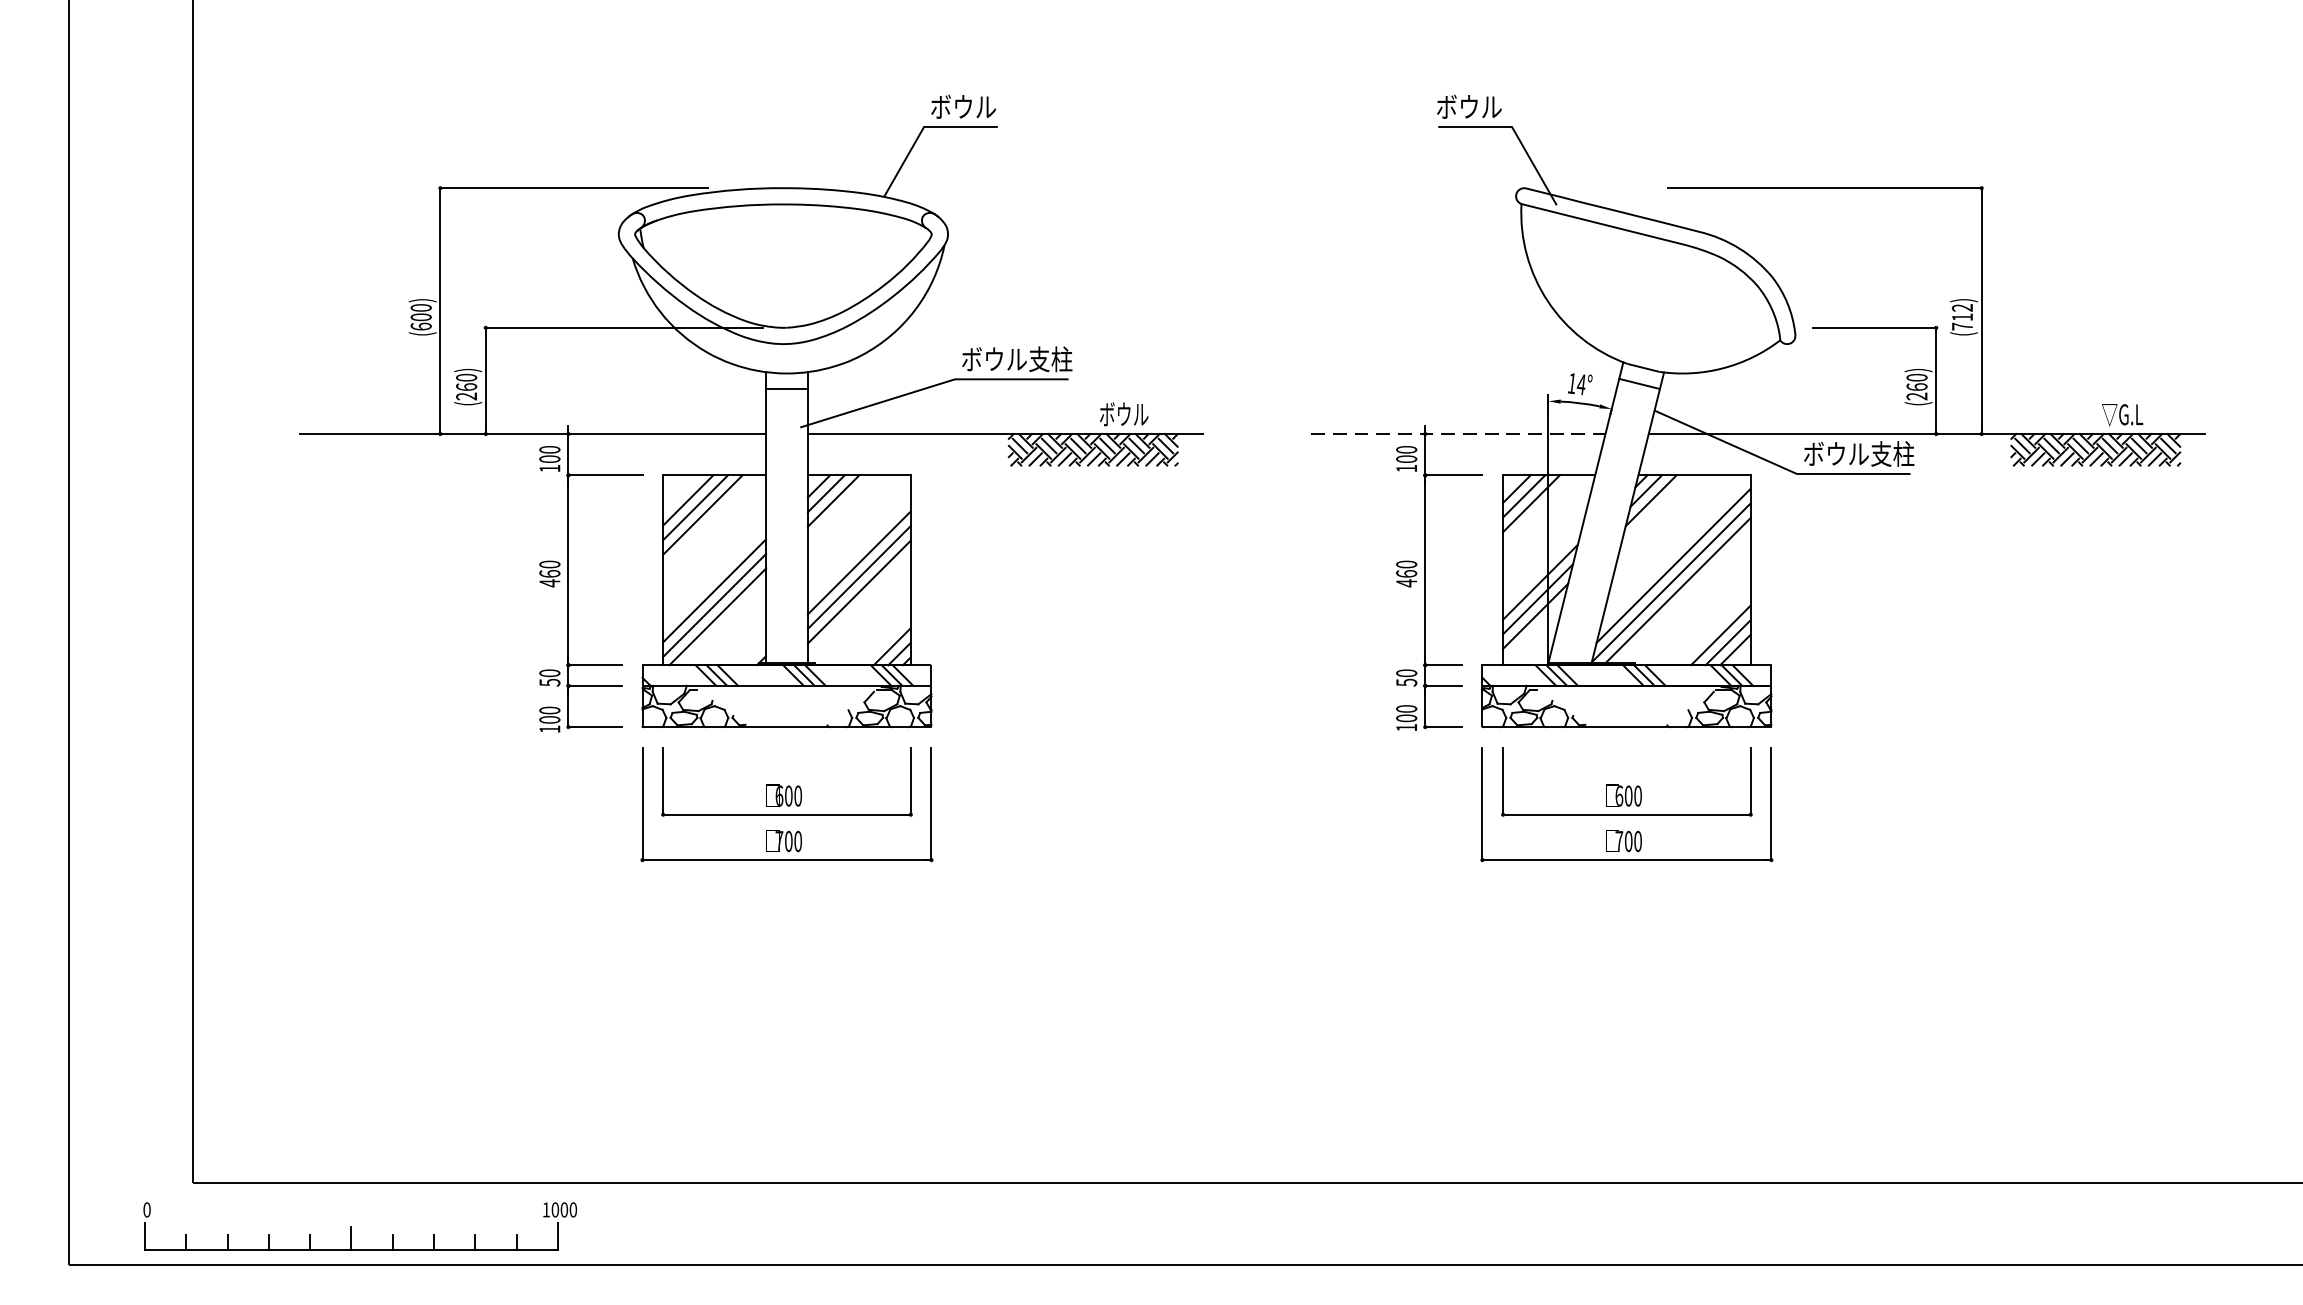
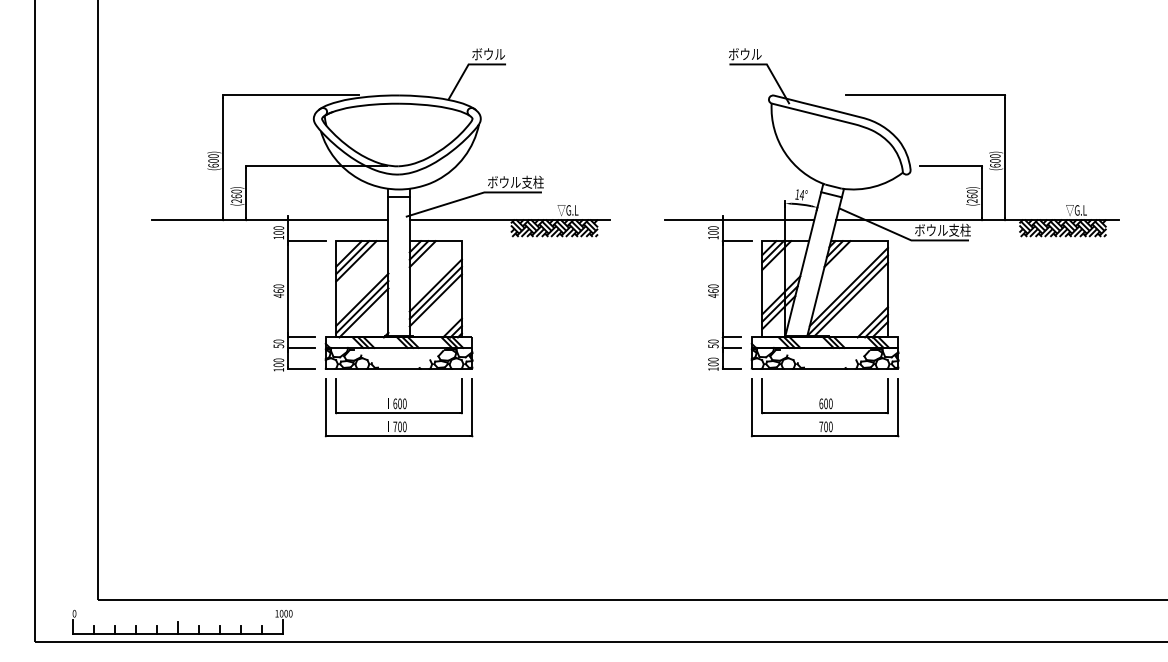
text: (1962, 316) -> (995, 160), (712) -> (600)
text: (1122, 414) -> (569, 210), ボウル -> ▽G.L
line: (1458, 434) -> (739, 220), dashed -> solid

